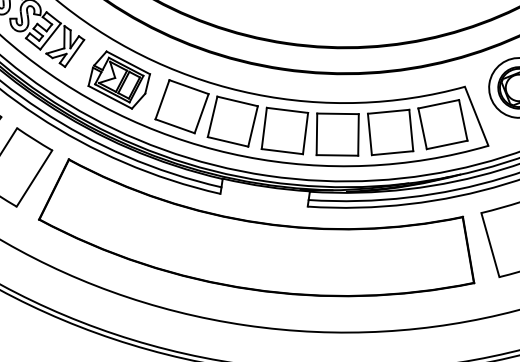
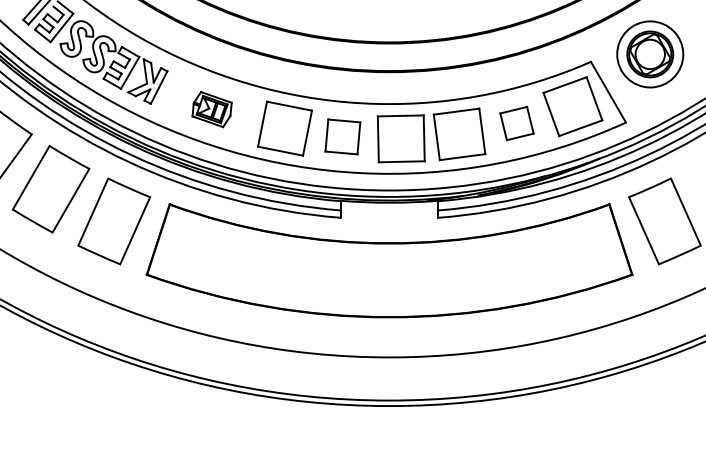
part: (118, 79) -> (211, 109), size x0.6
part: (232, 121) -> (342, 136), size x0.7
part: (390, 132) -> (516, 123), size x0.6

